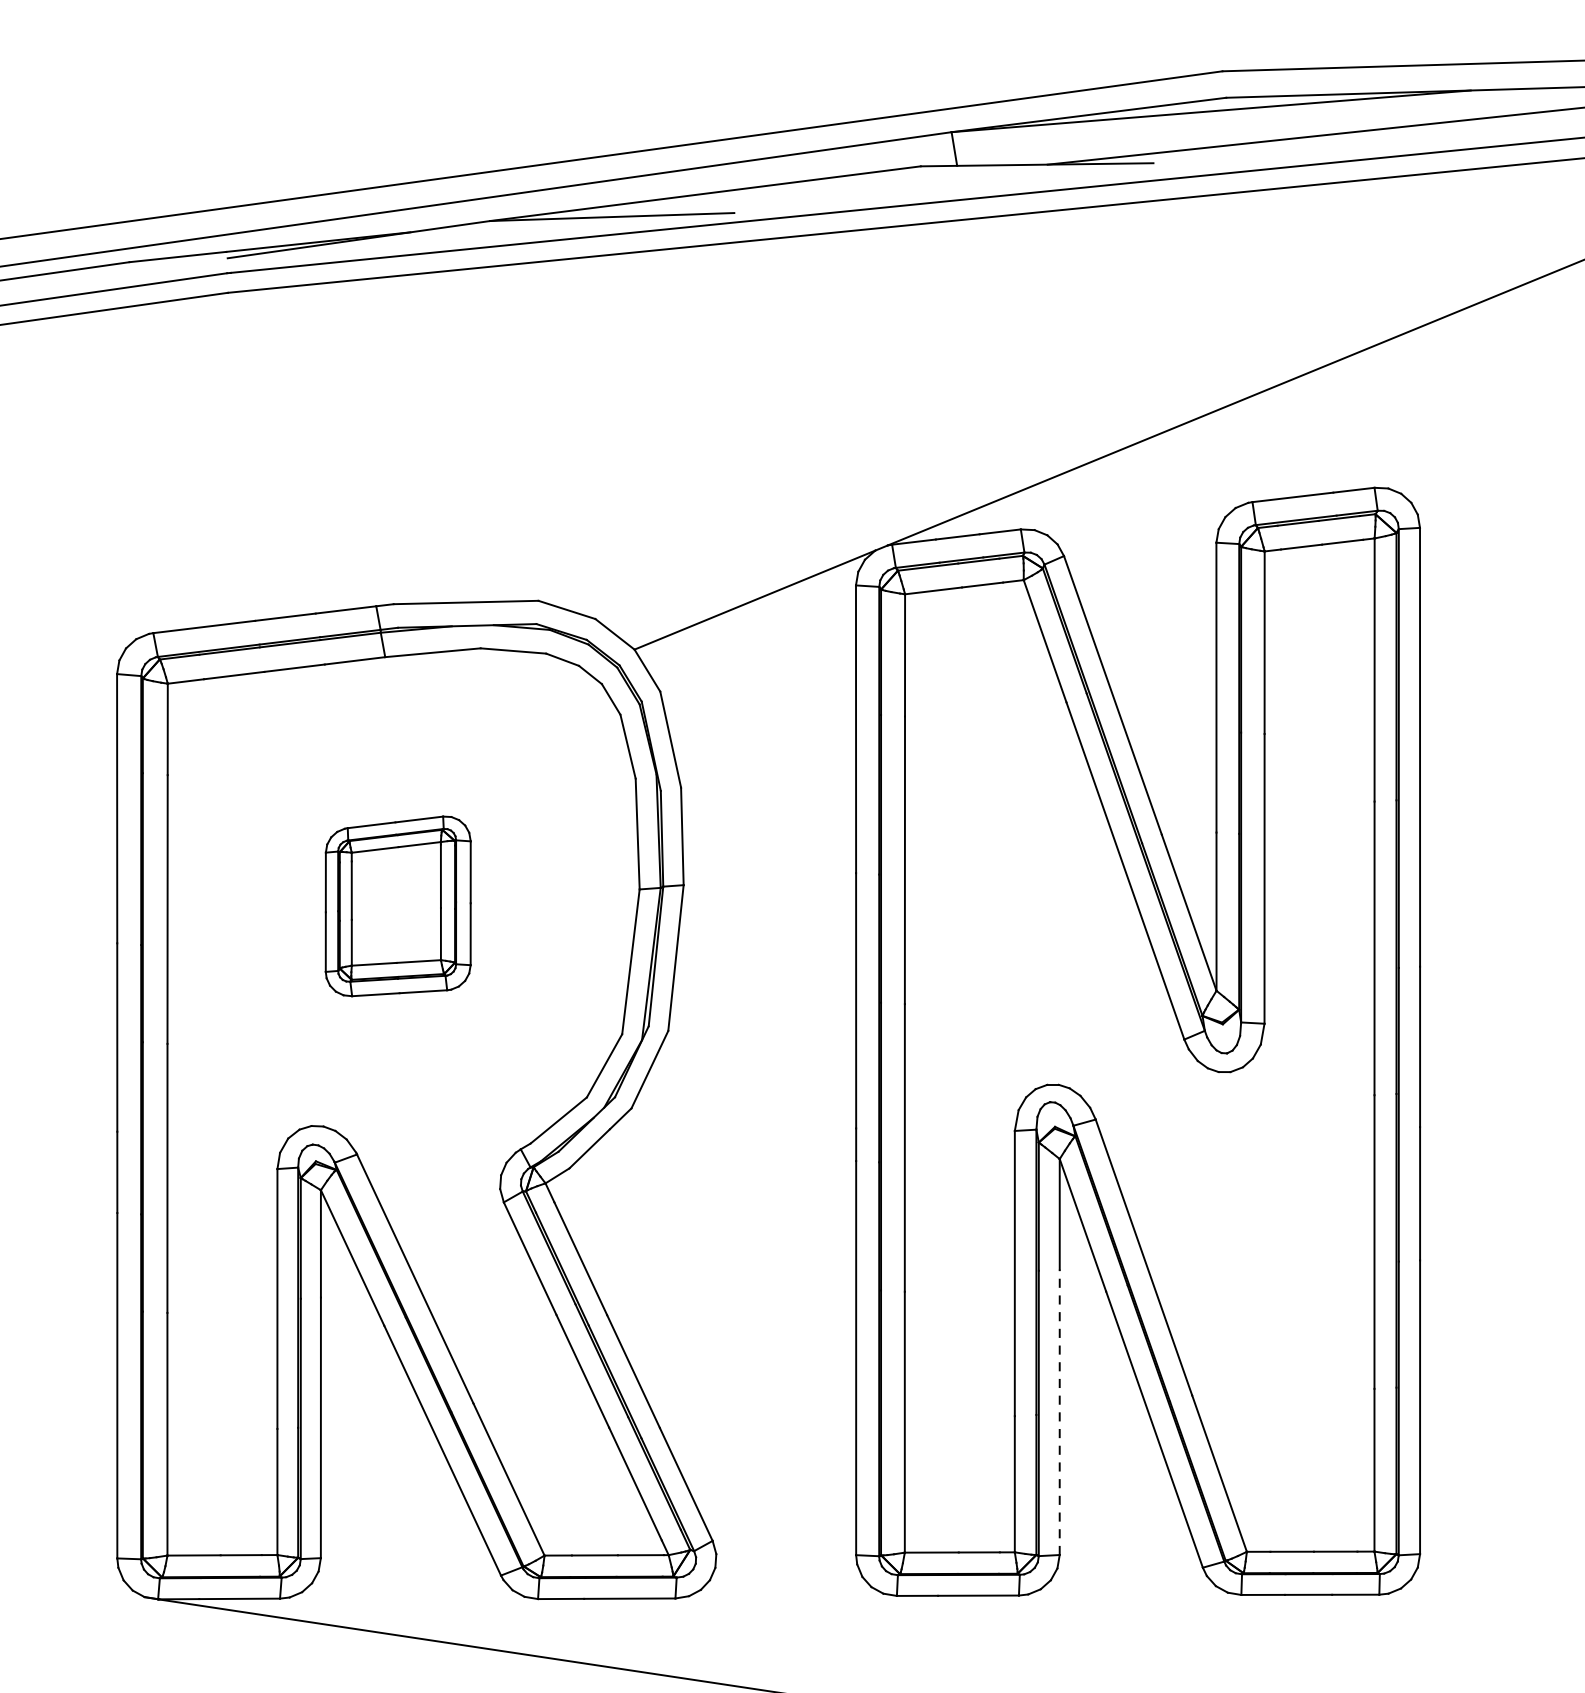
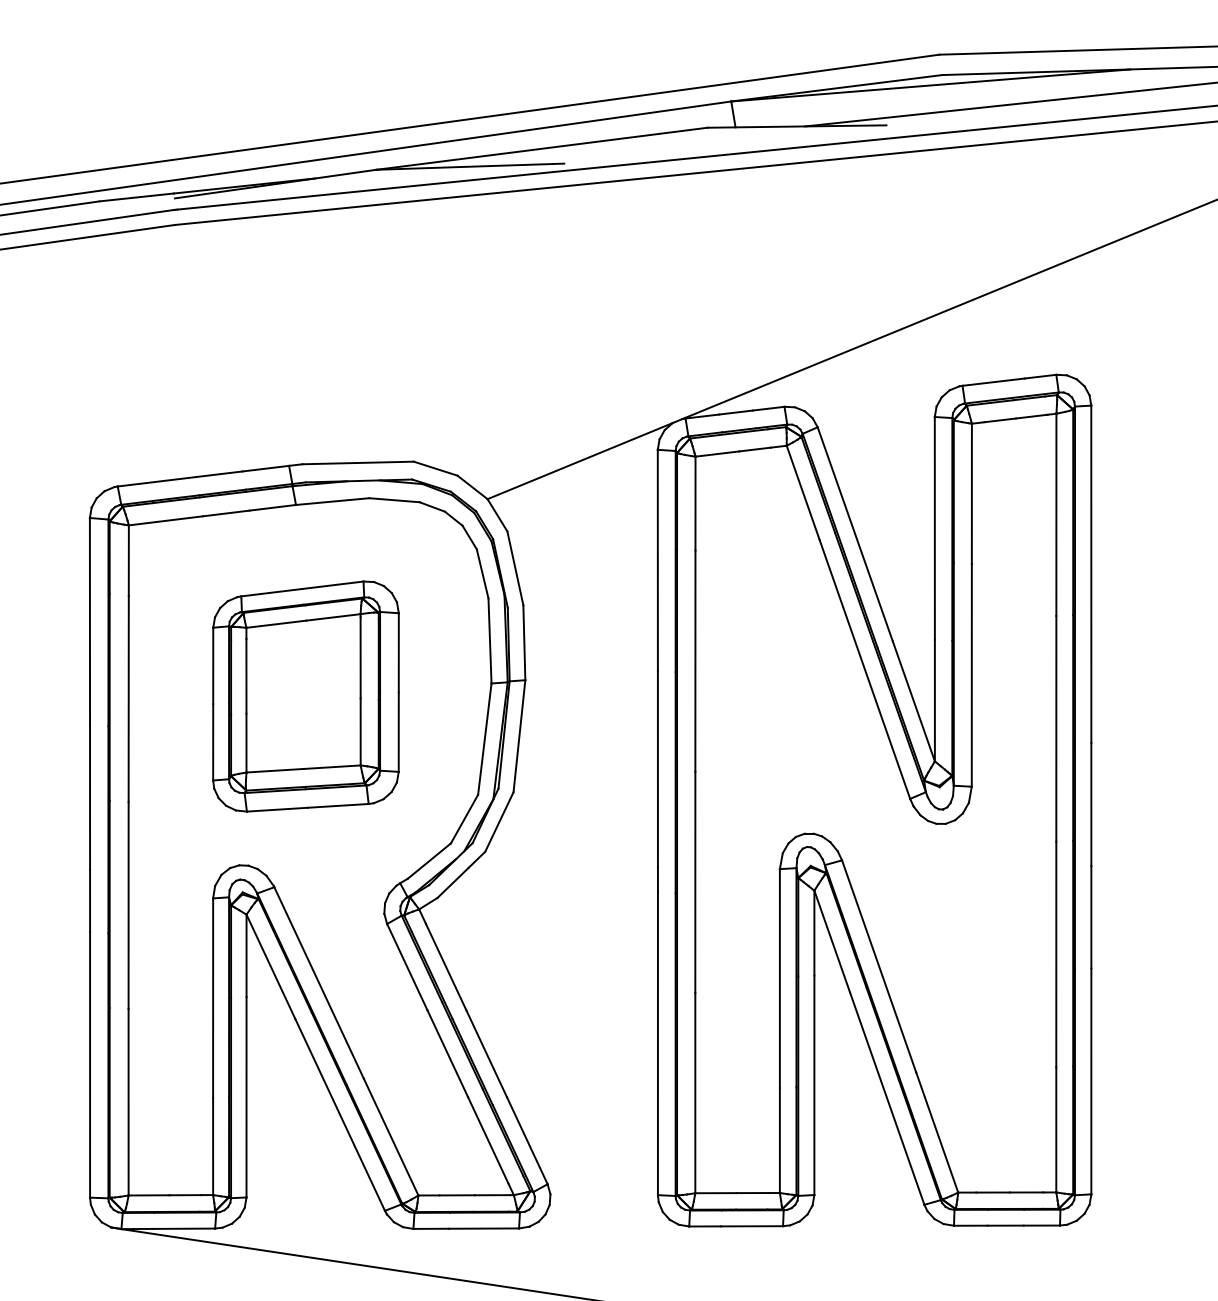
part: (397, 906) -> (305, 696), size x1.67
line: (1059, 1412) -> (814, 1085), dashed -> solid

